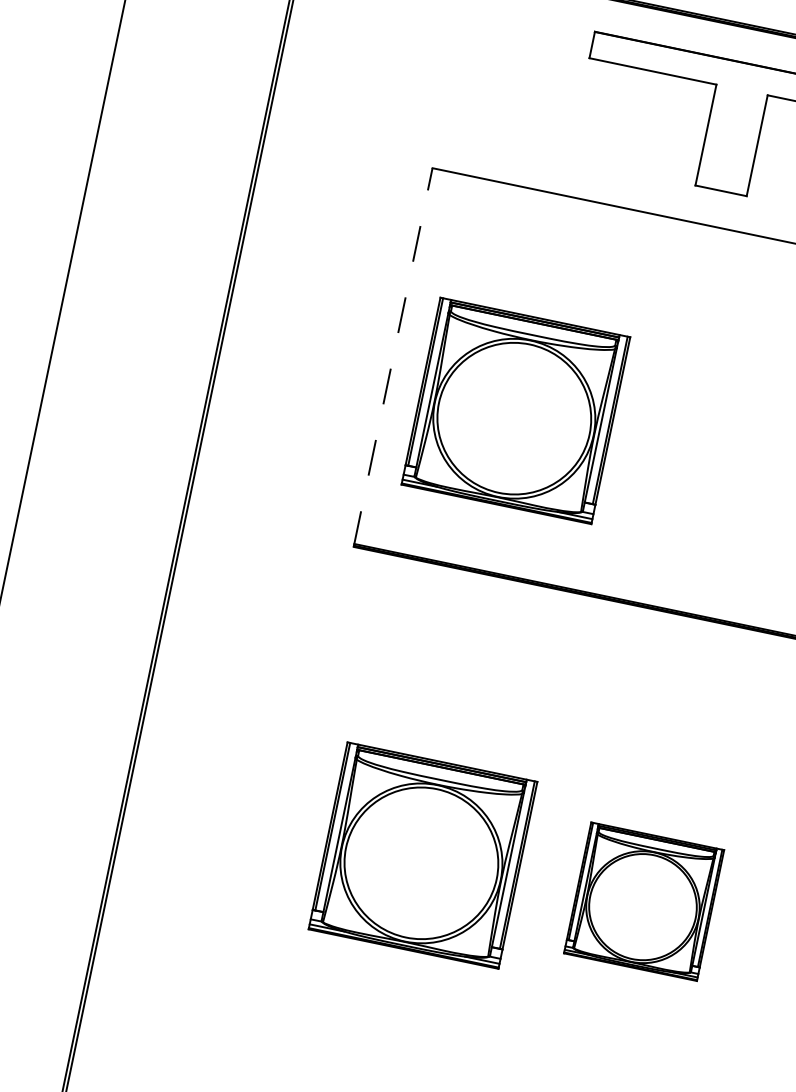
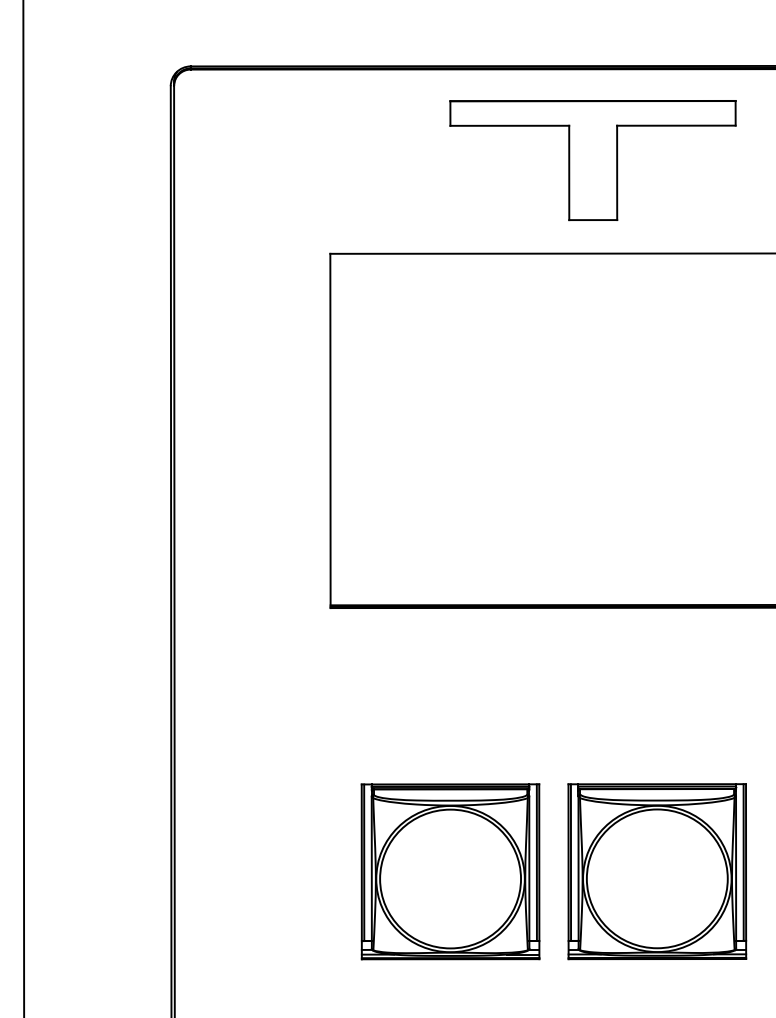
line: (393, 357) -> (330, 430), dashed -> solid
part: (515, 410) -> (450, 455), removed
part: (644, 901) -> (657, 871), size x1.43

